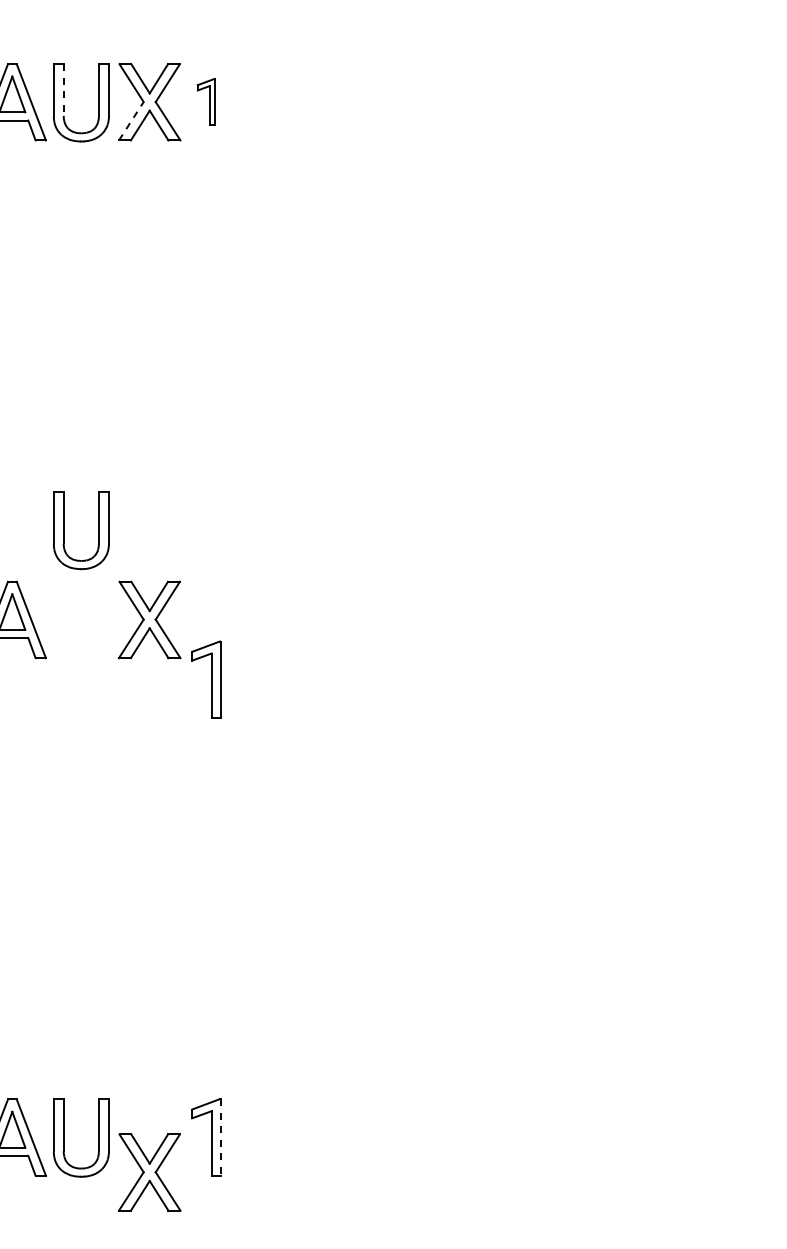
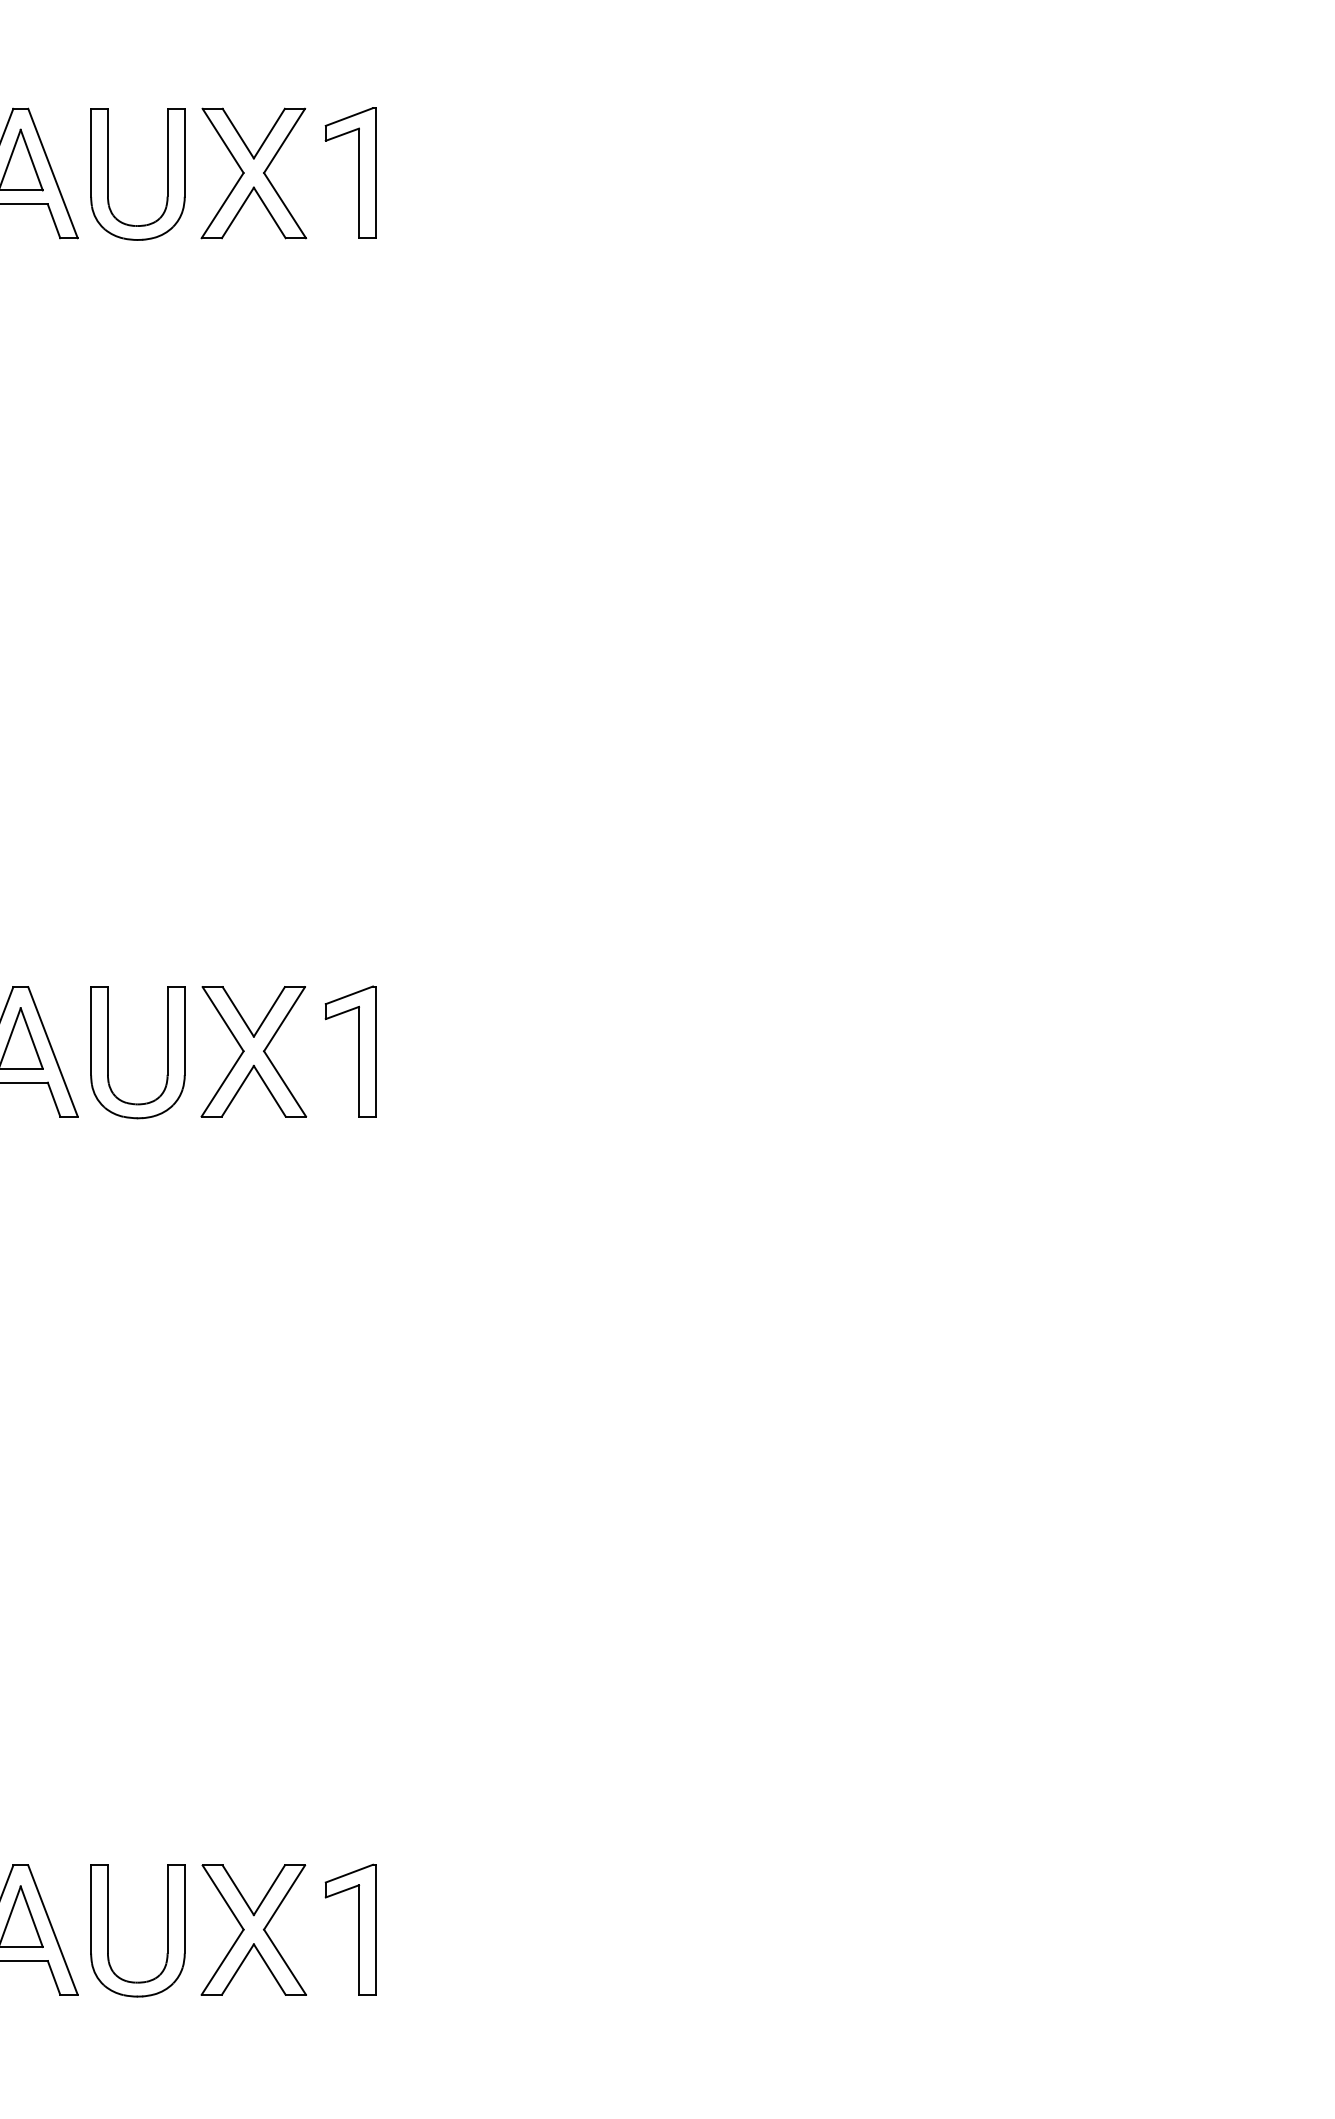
line: (63, 90) -> (107, 153), dashed -> solid
part: (206, 101) -> (350, 172), size x1.67
line: (131, 121) -> (222, 206), dashed -> solid
part: (64, 530) -> (109, 1052), moved
part: (206, 679) -> (350, 1051), moved
line: (221, 1137) -> (375, 1929), dashed -> solid
part: (149, 1172) -> (253, 1929), moved

